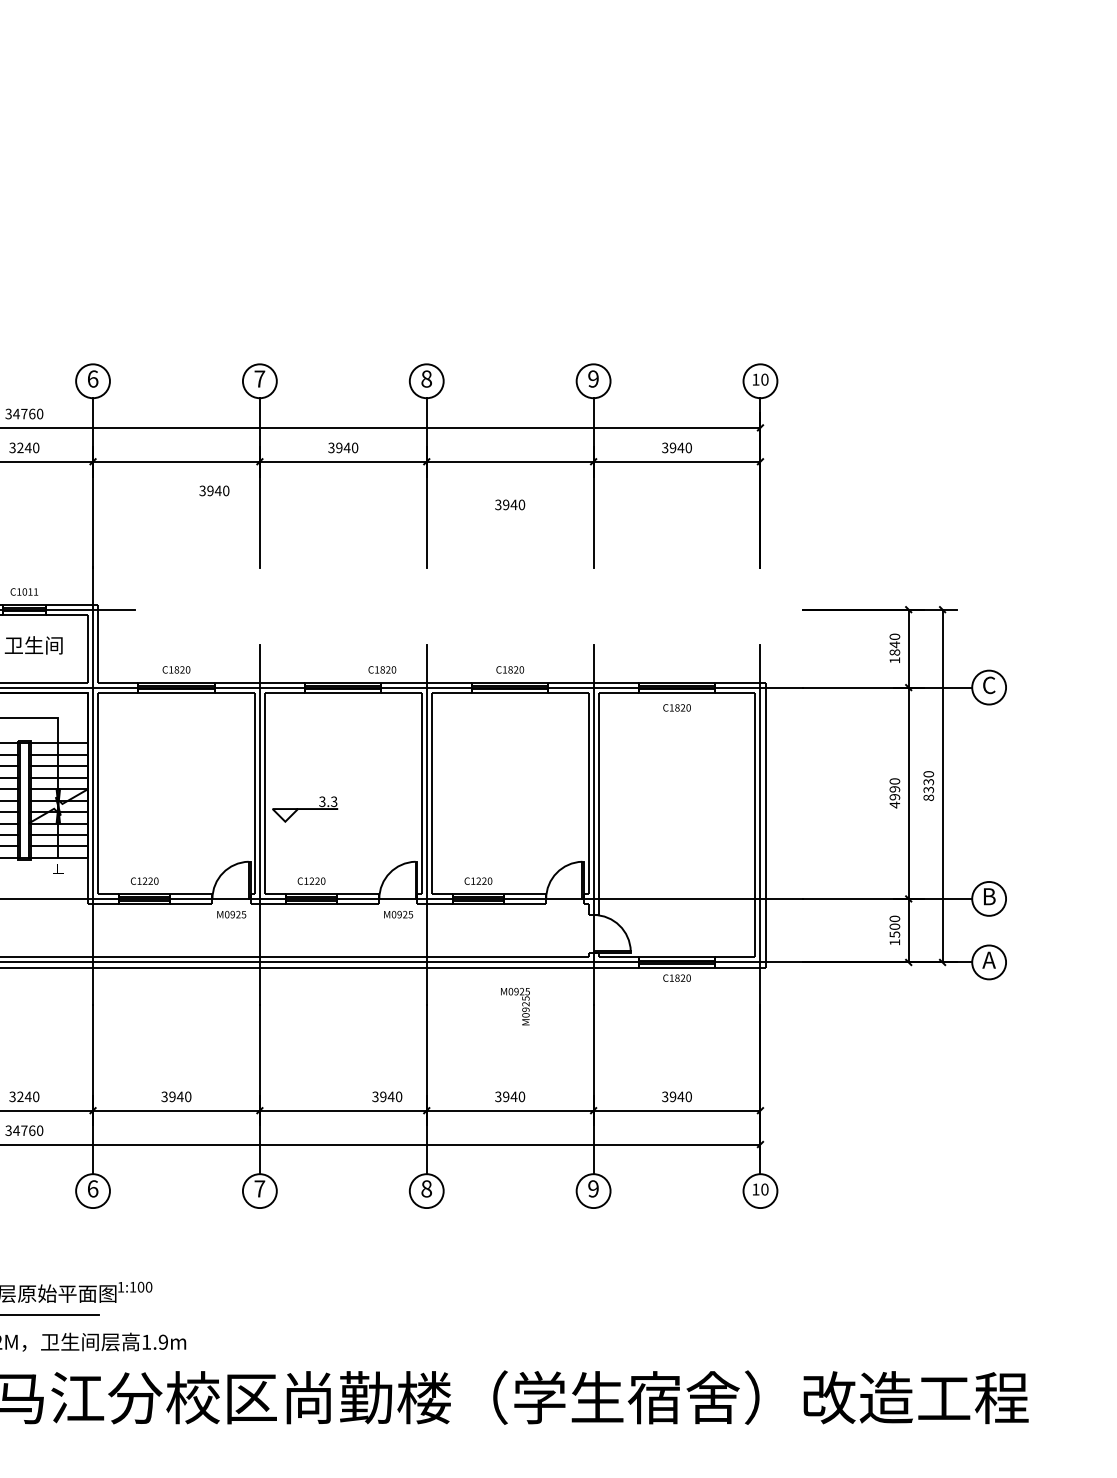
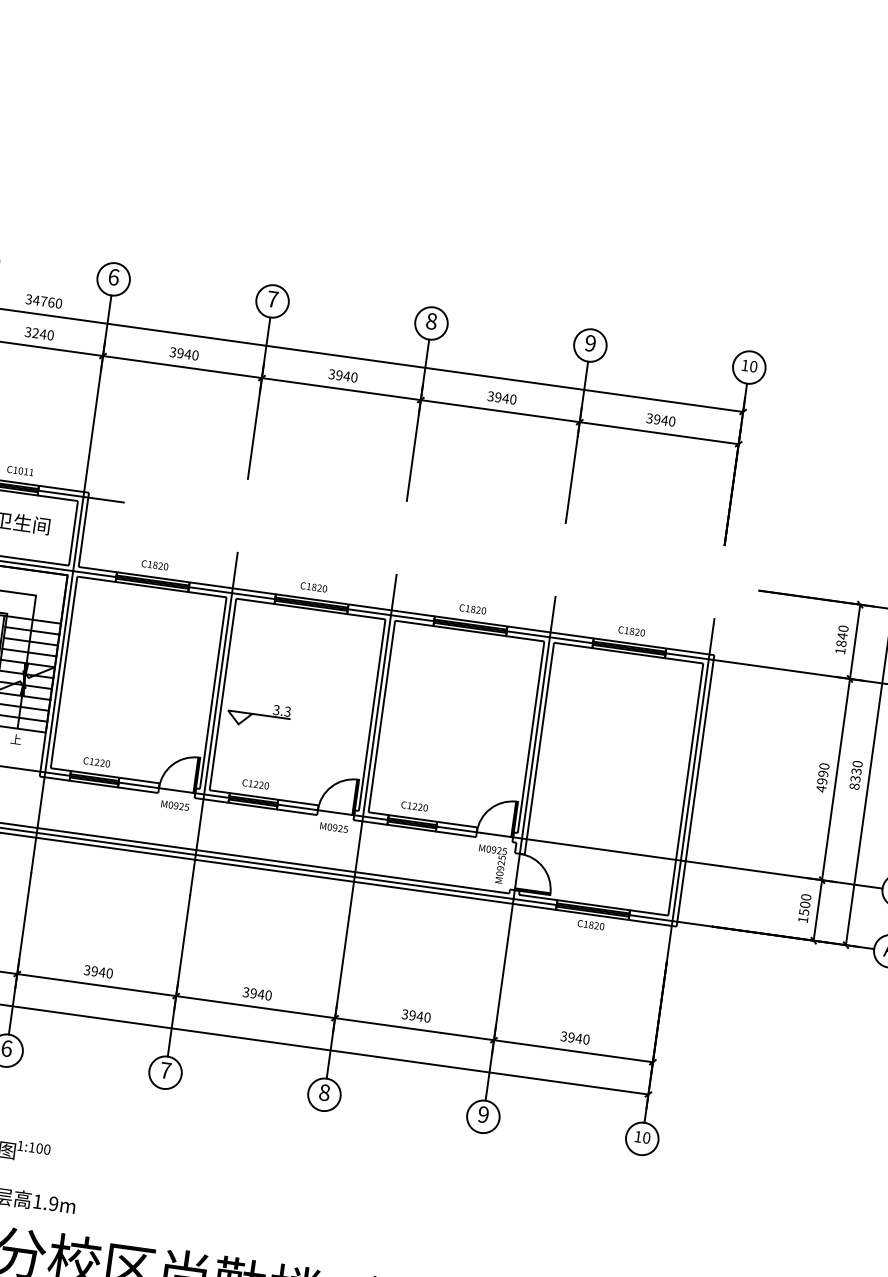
text: (214, 490) -> (184, 353), moved
text: (510, 504) -> (502, 397), moved
text: (382, 669) -> (314, 586), moved
text: (676, 707) -> (631, 631), moved
text: (515, 1006) -> (491, 863), moved
text: (387, 1096) -> (257, 993), moved

